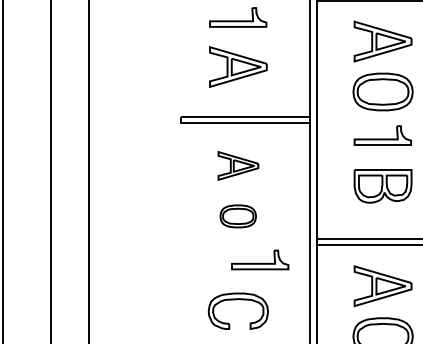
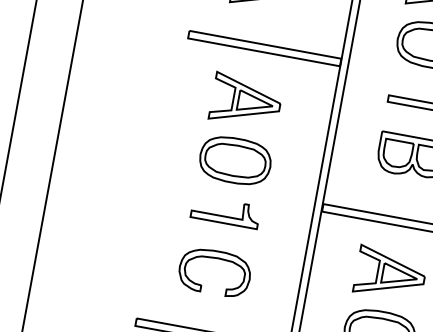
part: (238, 165) -> (246, 100), size x1.43
part: (237, 216) -> (234, 160), size x1.67
part: (260, 259) -> (226, 211), moved

